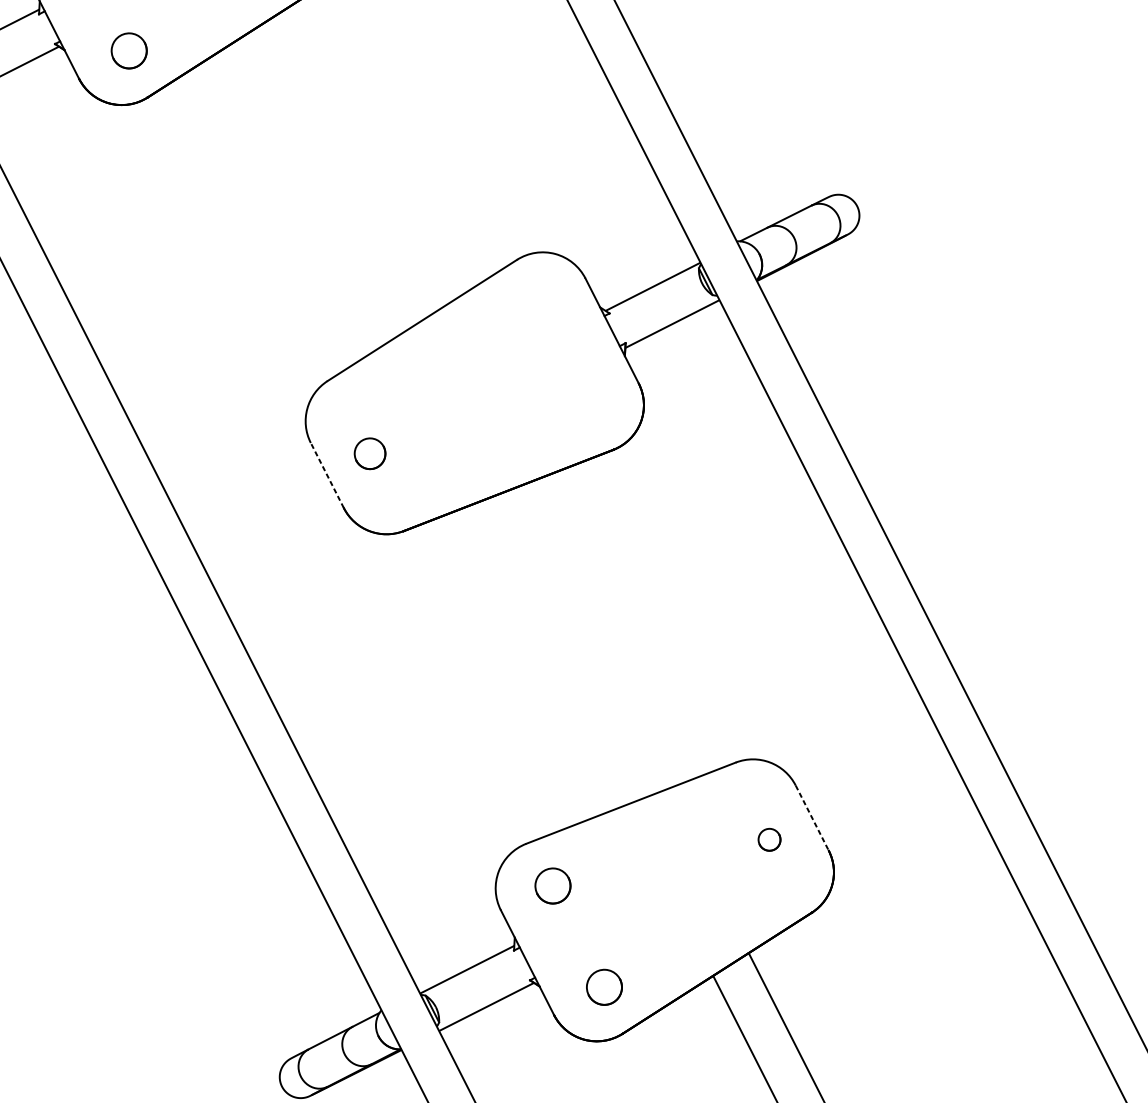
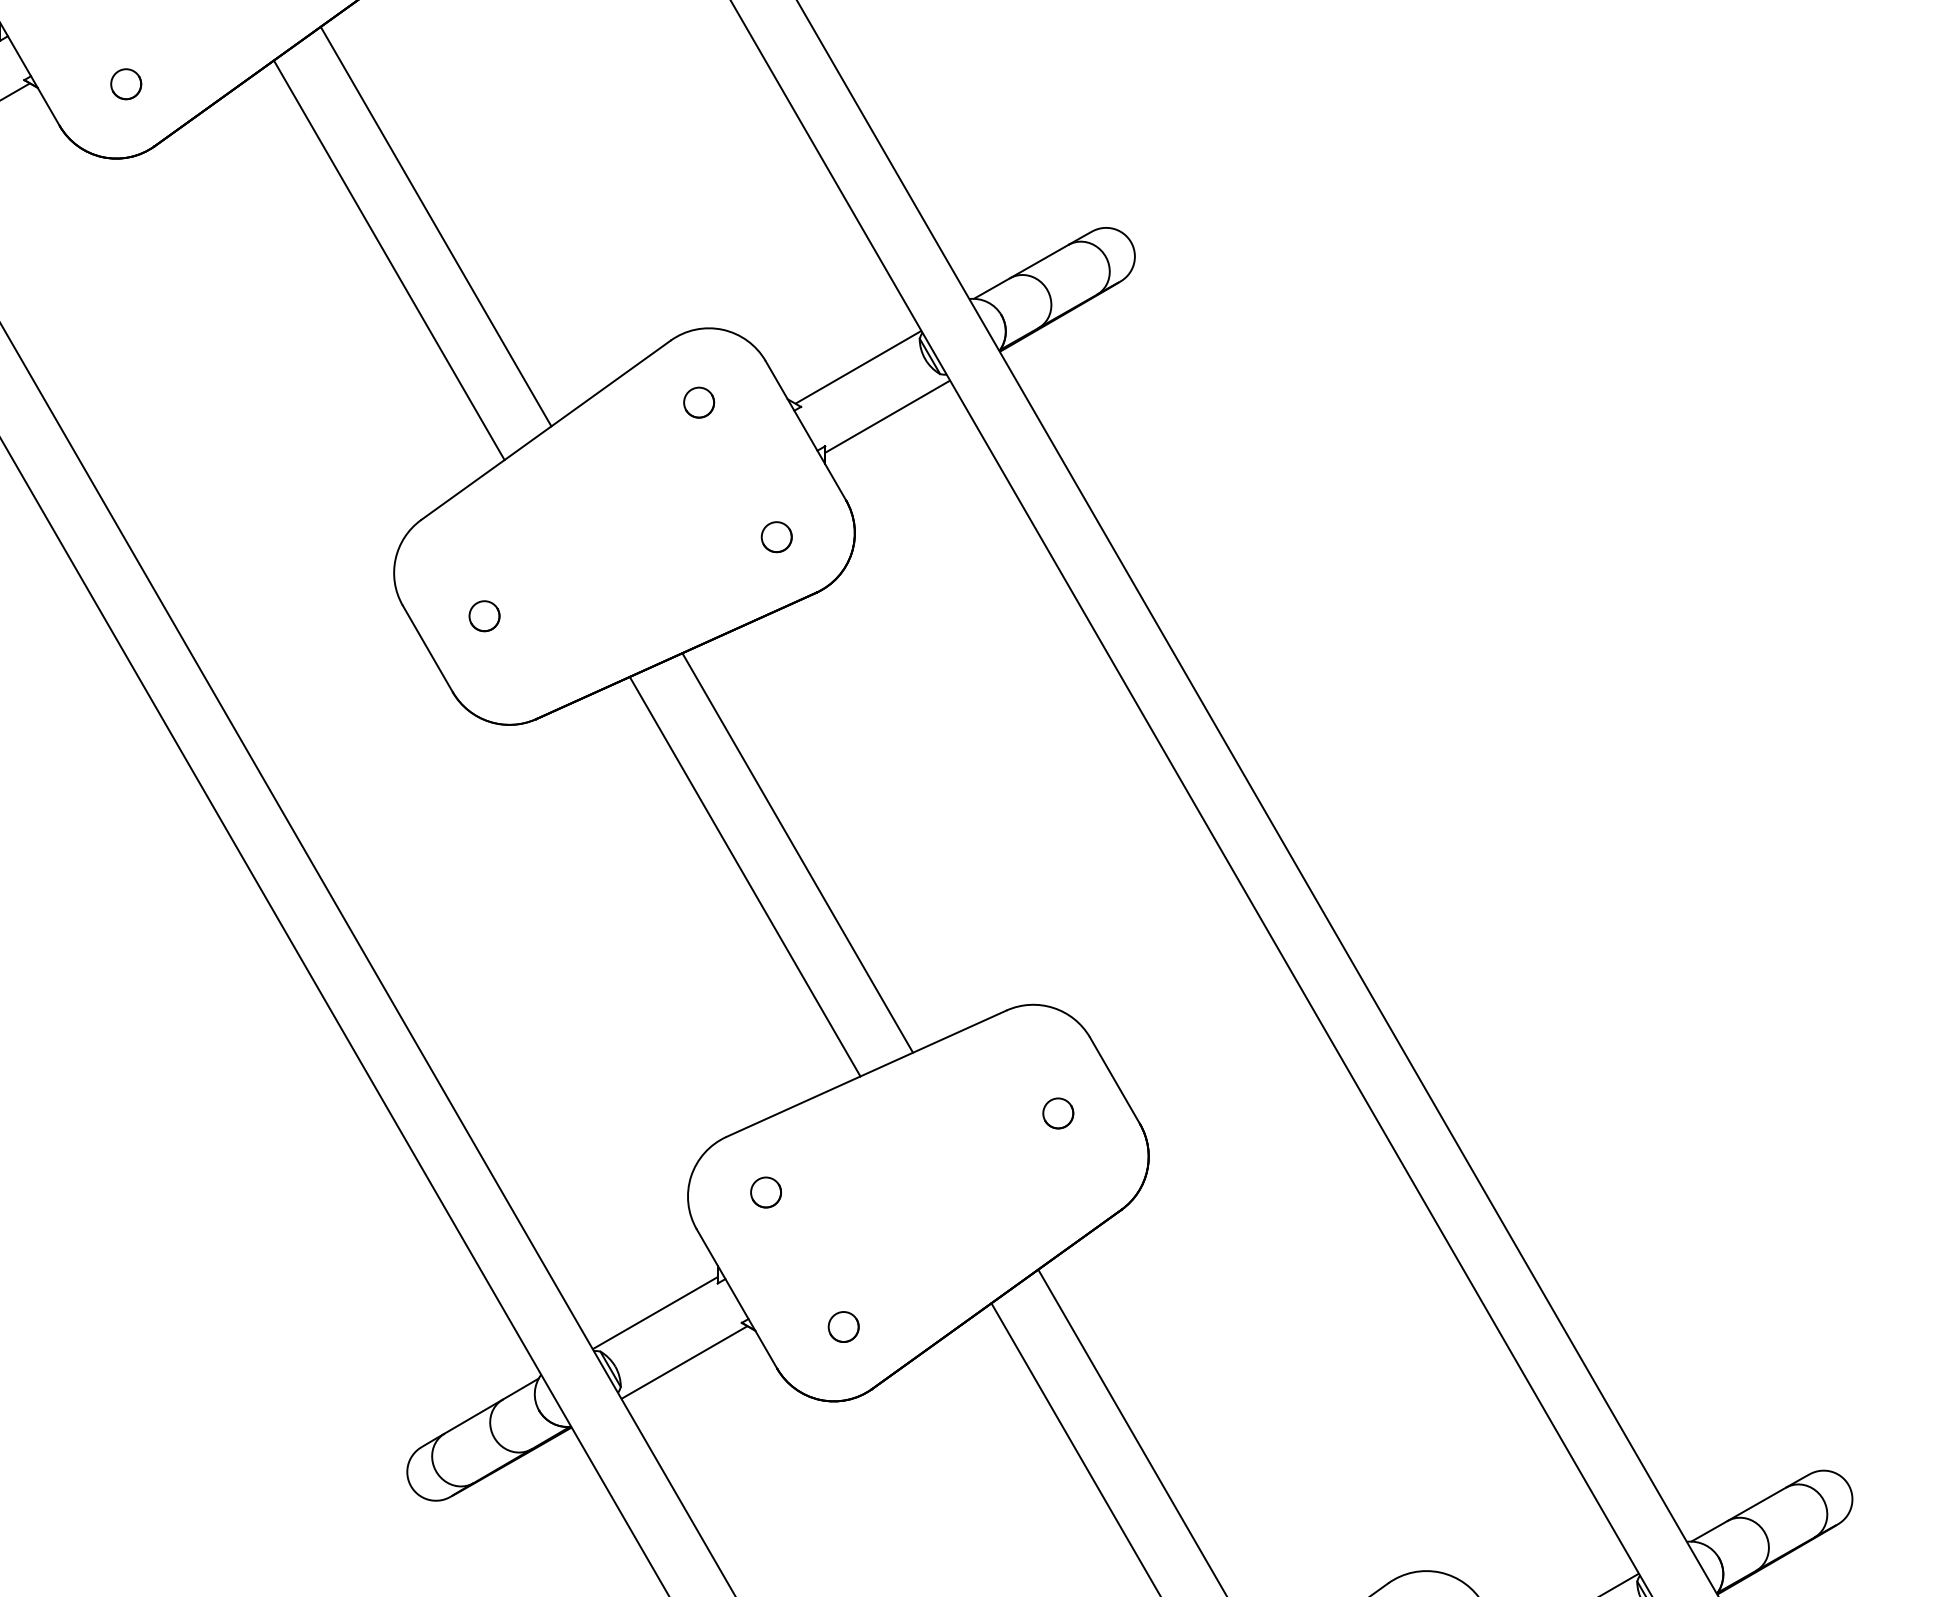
circle: (129, 51) -> (126, 84), size x0.62
line: (349, 167) -> (435, 226), added
line: (313, 190) -> (388, 260), added
circle: (535, 306) -> (699, 402), added
circle: (586, 407) -> (776, 537), added
circle: (370, 454) -> (484, 616), size x0.71
line: (327, 475) -> (427, 648), dashed -> solid
line: (589, 638) -> (797, 852), added
line: (549, 654) -> (744, 876), added
line: (812, 817) -> (1115, 1080), dashed -> solid
circle: (552, 885) -> (765, 1192), size x0.62
circle: (604, 986) -> (843, 1326), size x0.62

